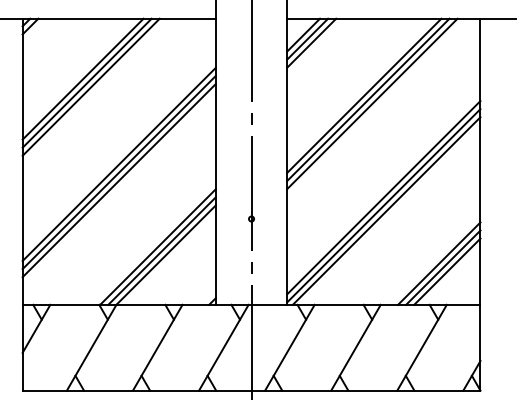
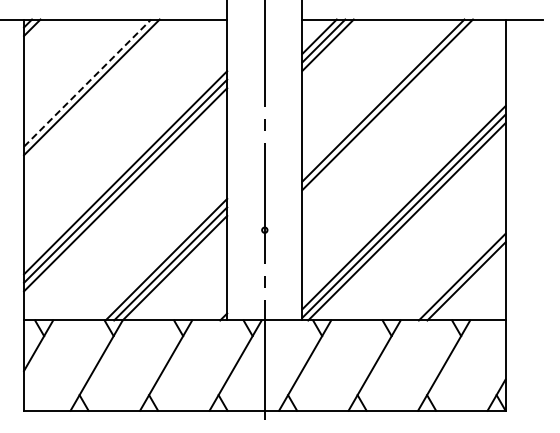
line: (82, 79) -> (87, 83), solid -> dashed
line: (91, 87) -> (96, 91), removed
line: (372, 103) -> (391, 108), removed
line: (447, 271) -> (470, 285), removed

